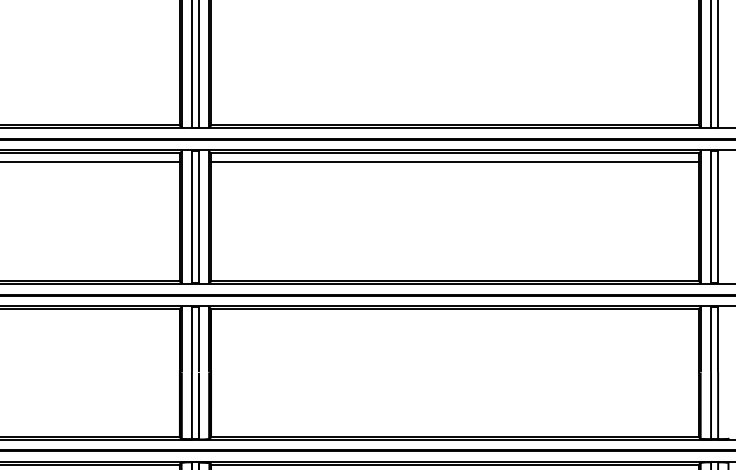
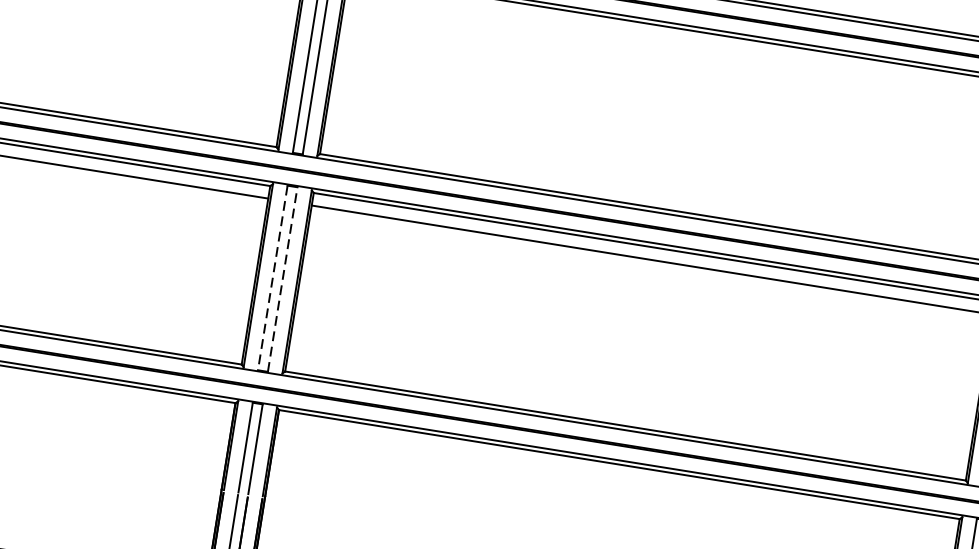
line: (199, 216) -> (283, 278), solid -> dashed
line: (191, 217) -> (272, 278), solid -> dashed

